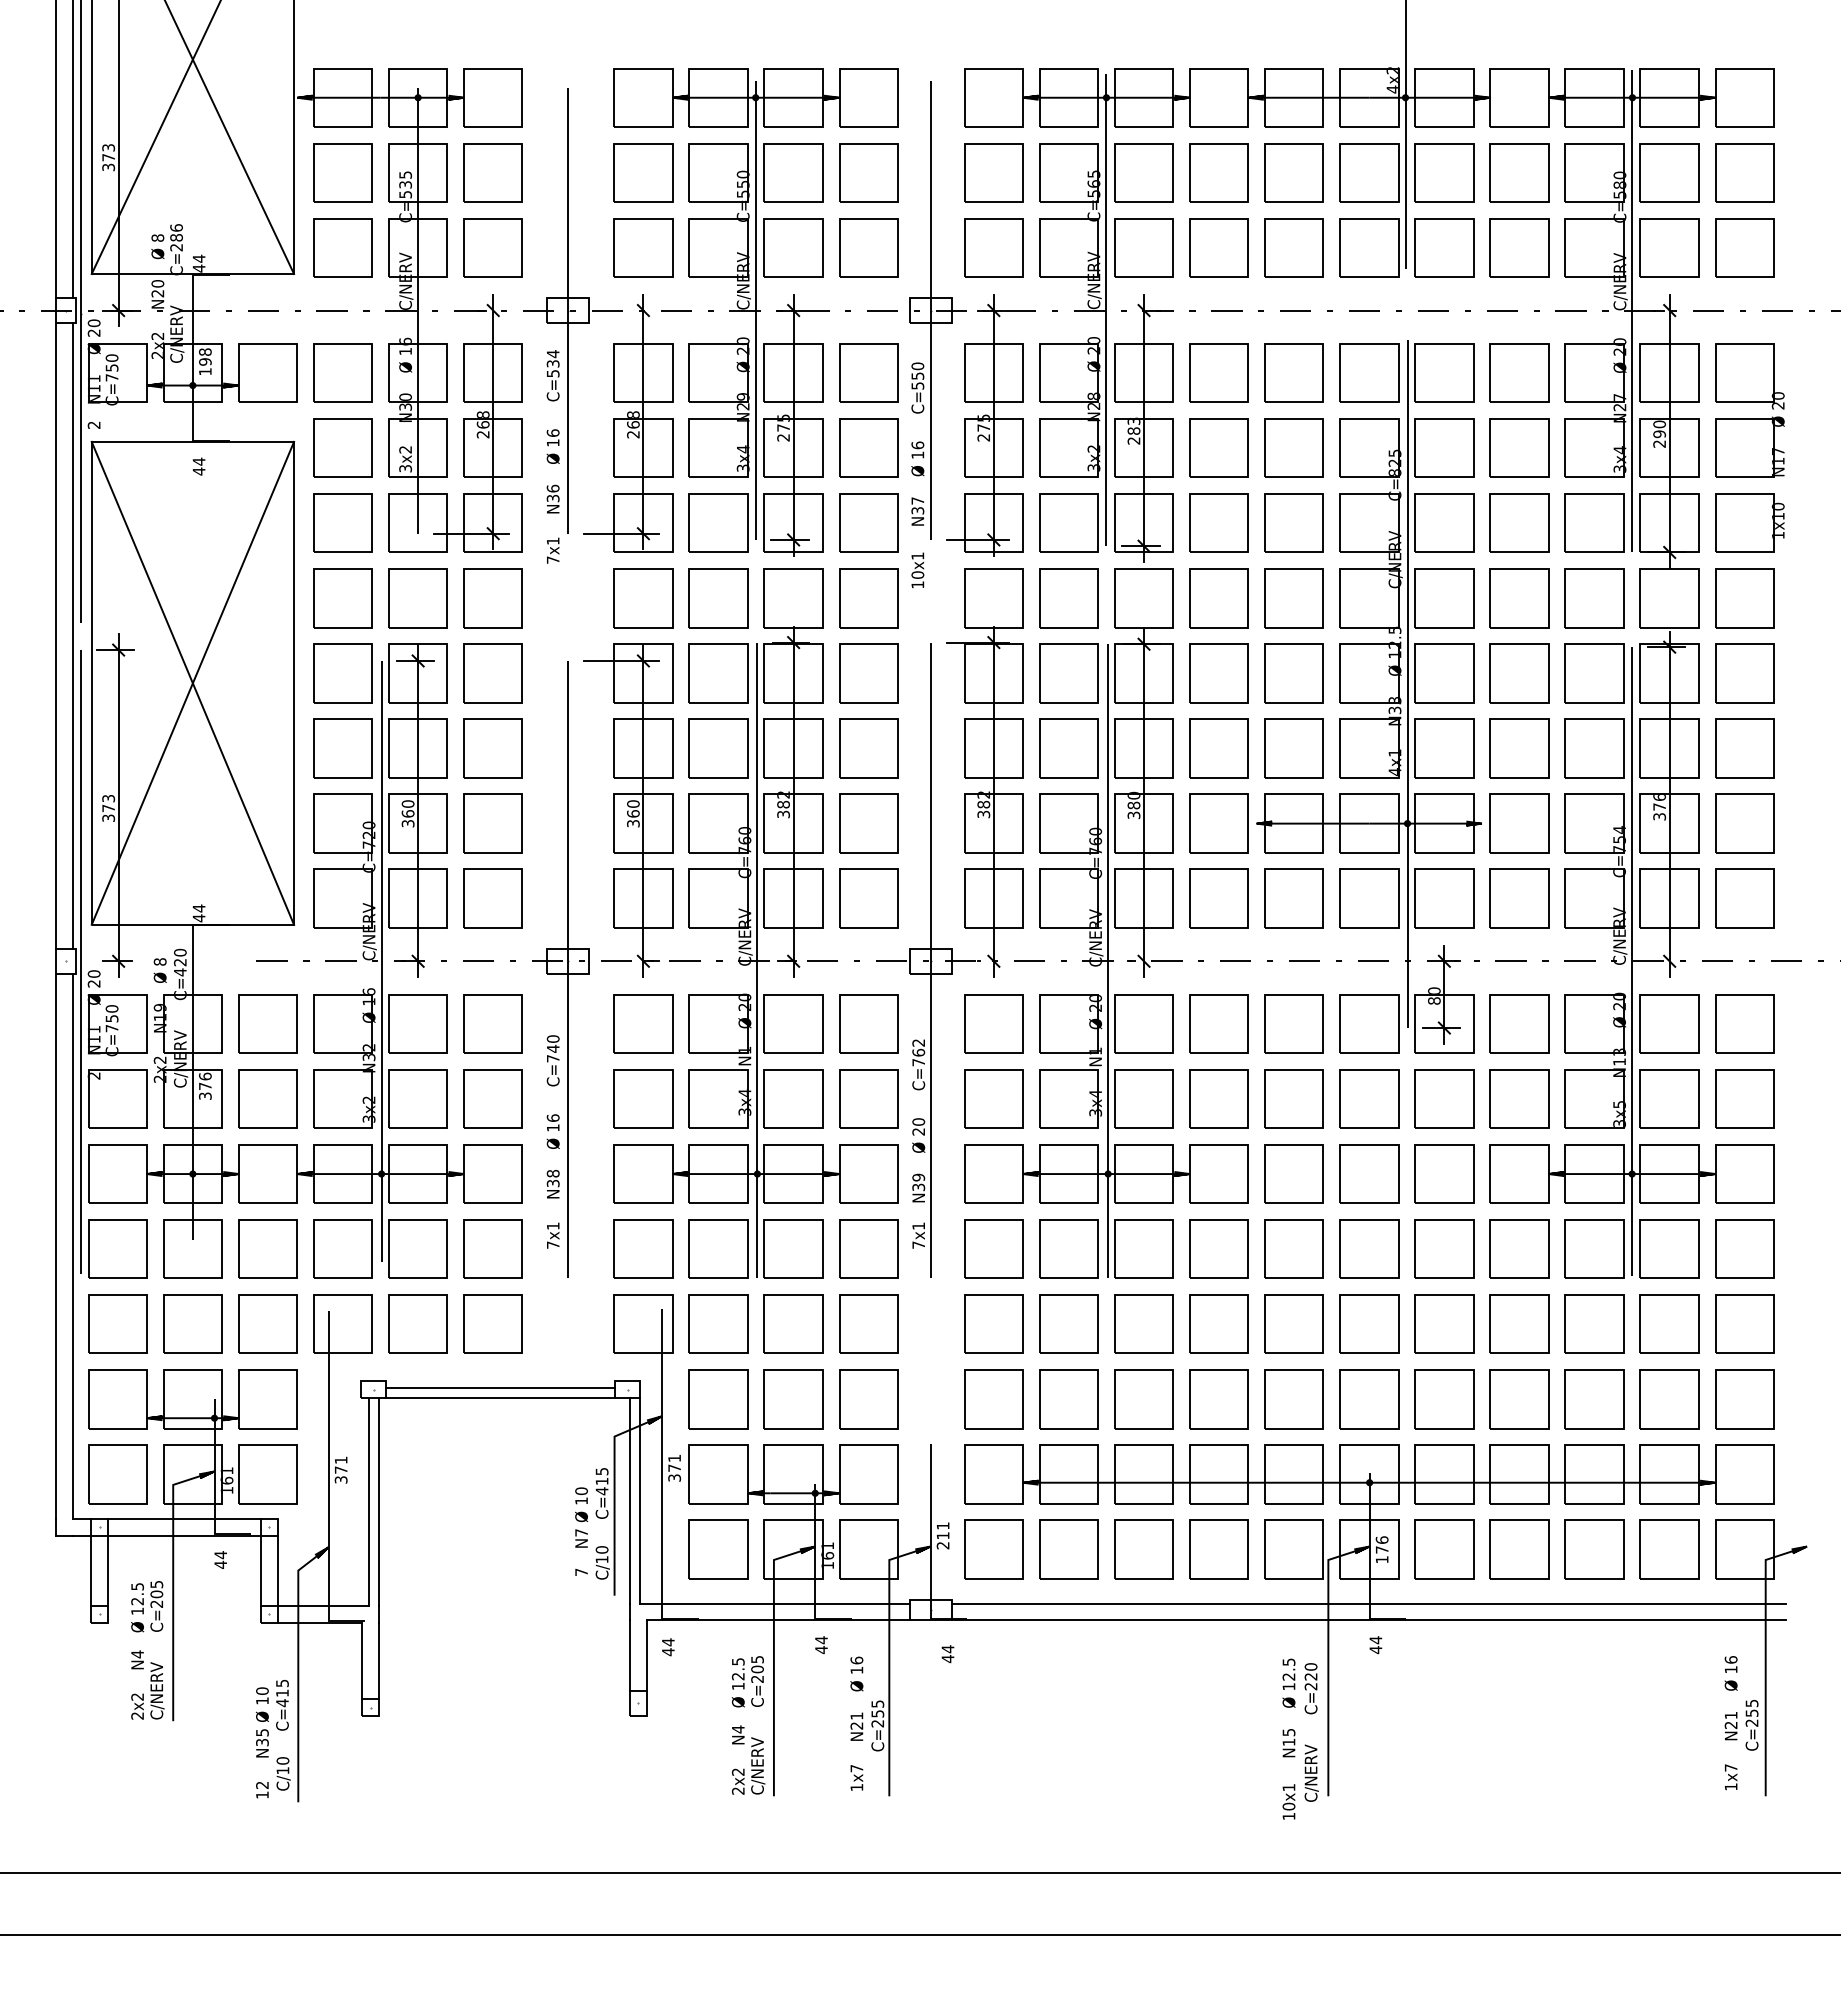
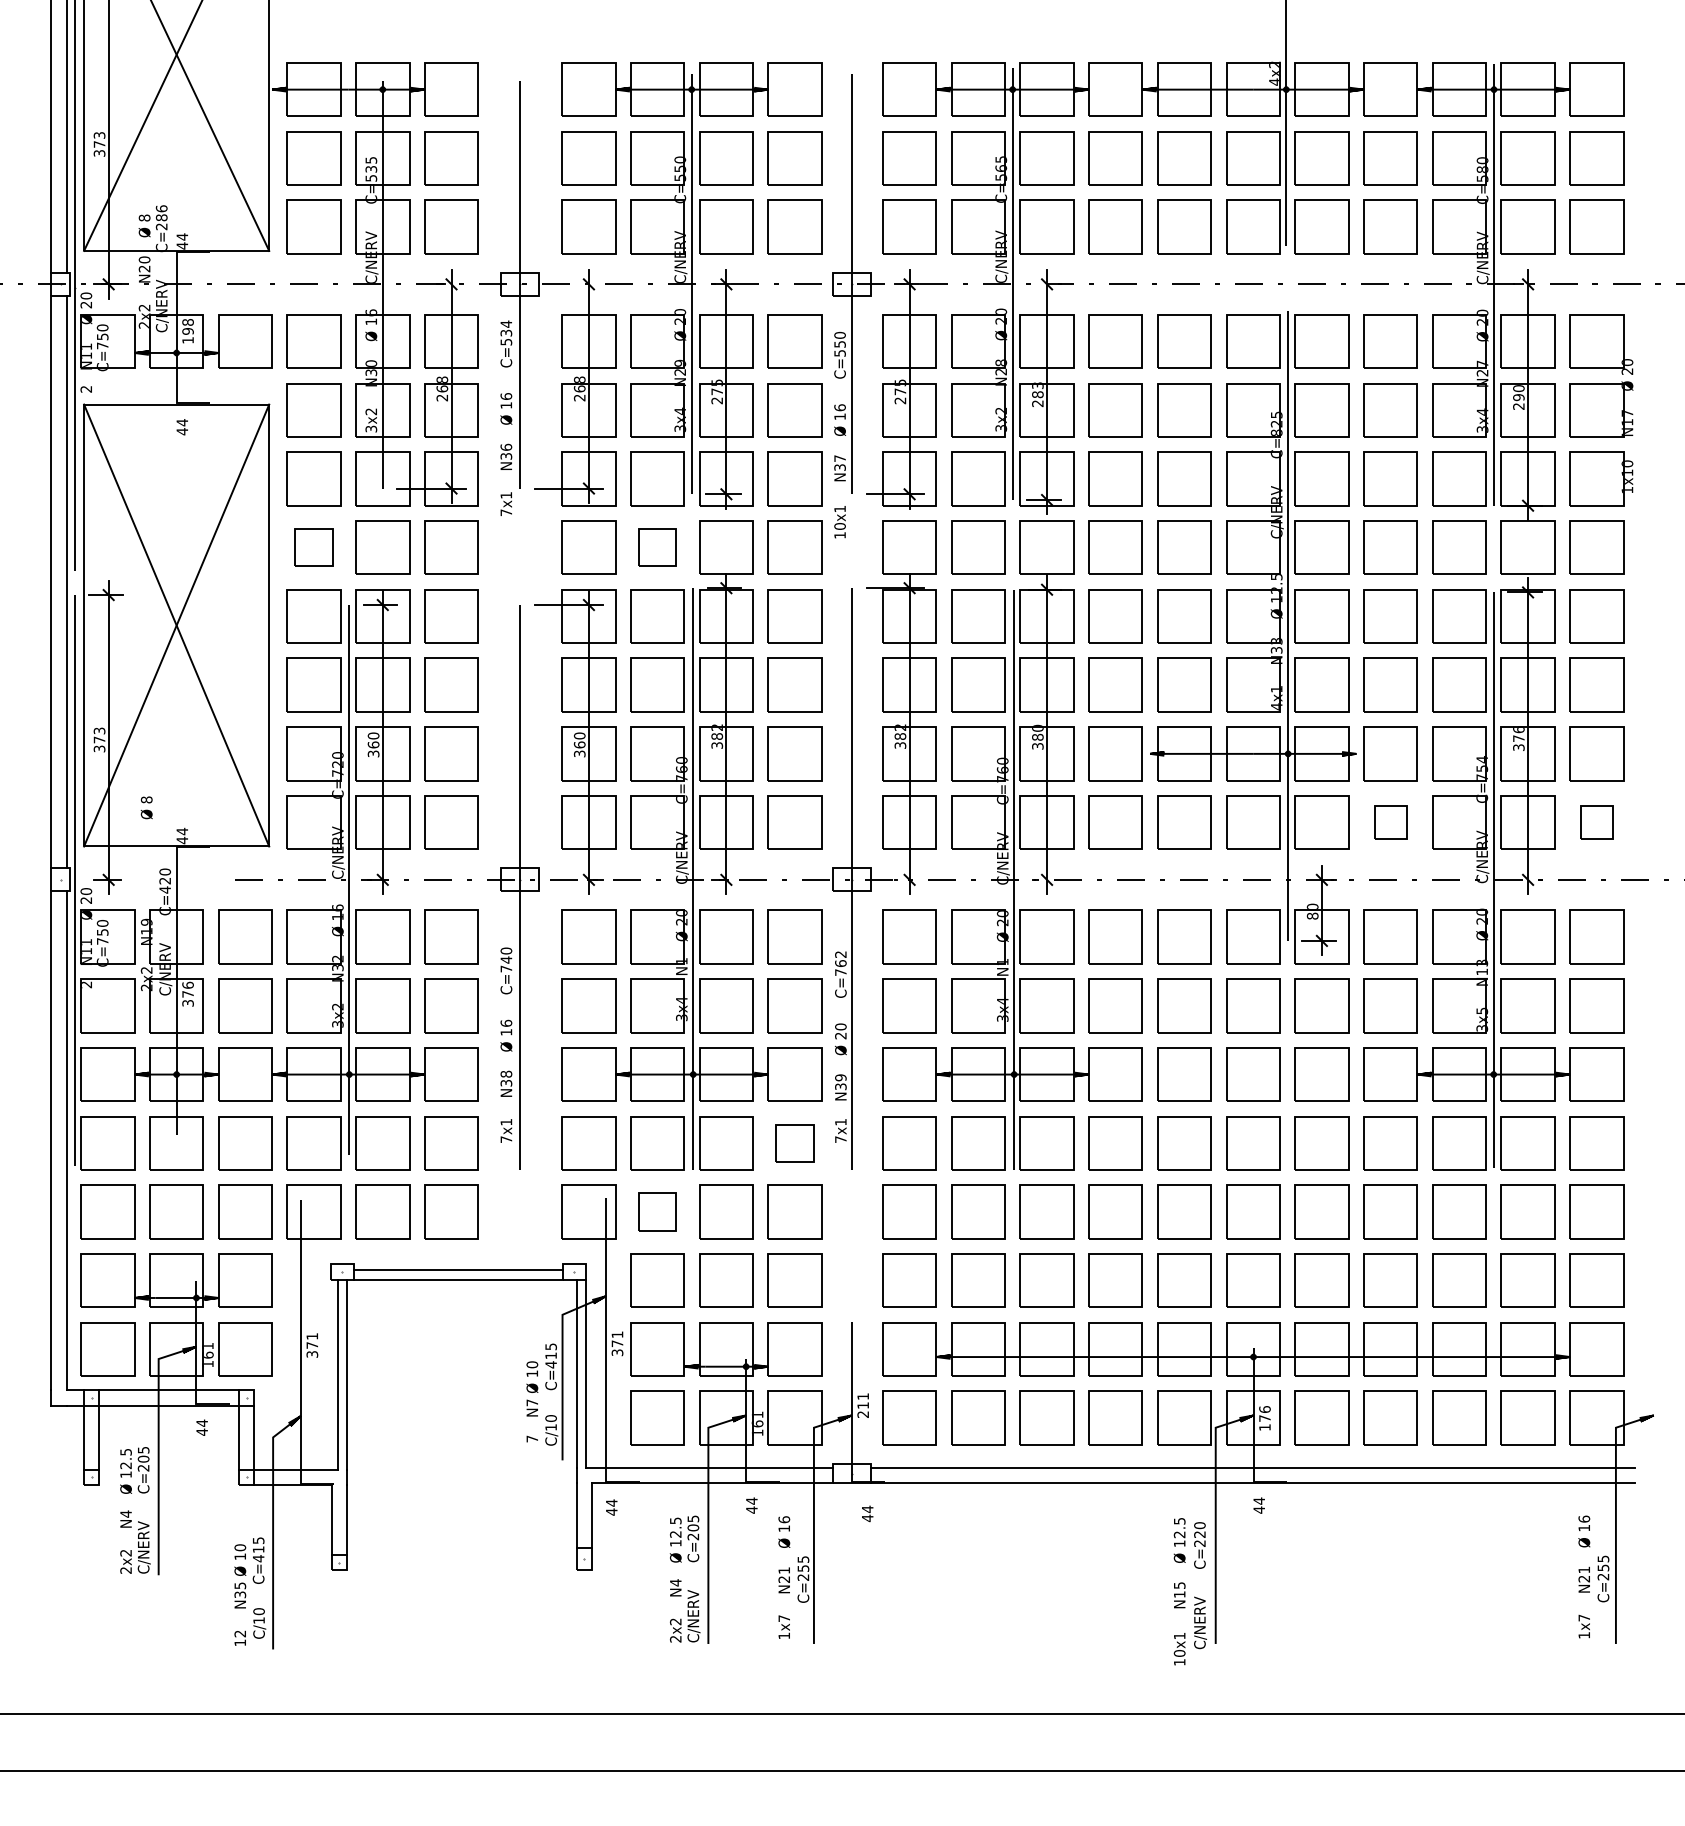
part: (342, 598) -> (313, 547), size x0.7
part: (718, 598) -> (657, 547), size x0.7
part: (1519, 898) -> (1390, 822), size x0.6
part: (1744, 898) -> (1596, 822), size x0.6
text: (159, 970) -> (146, 807), moved
part: (868, 1248) -> (794, 1142), size x0.7
part: (718, 1323) -> (657, 1211), size x0.7

